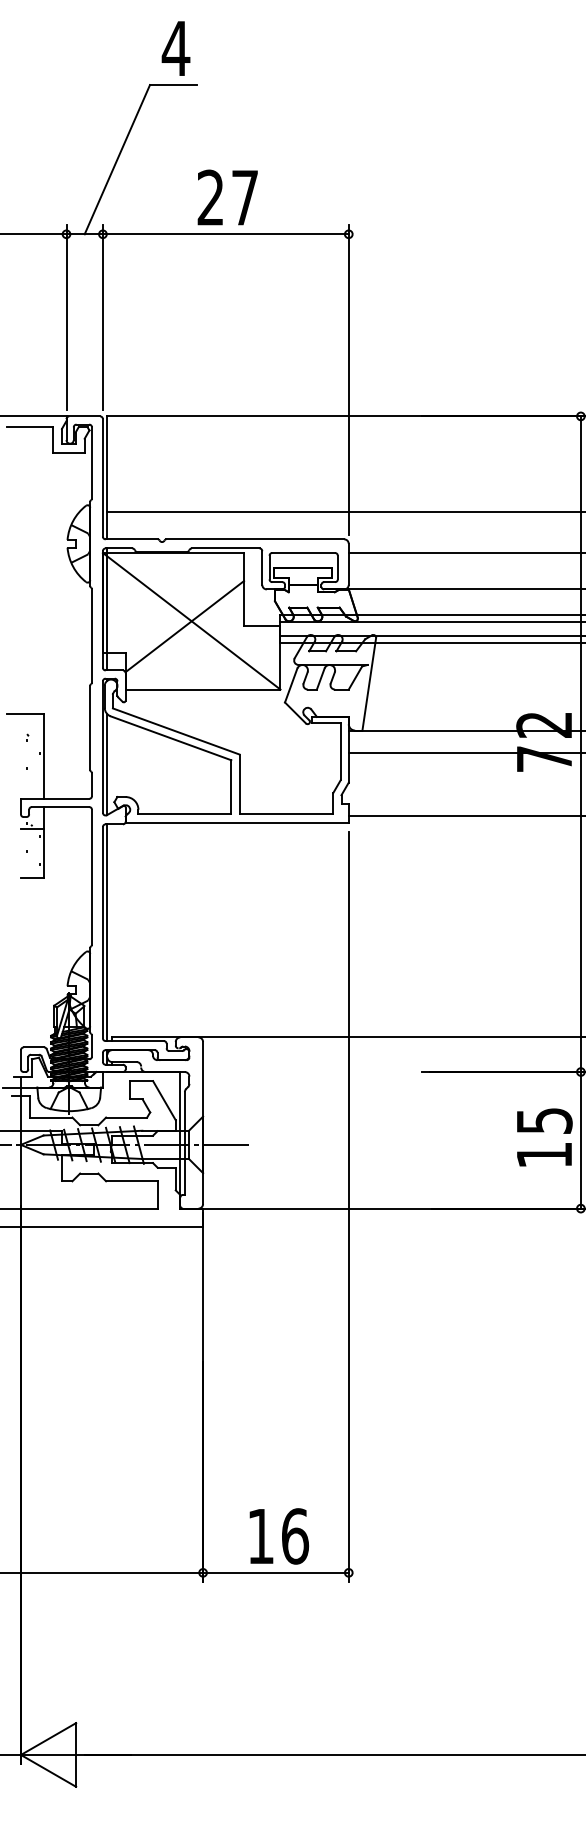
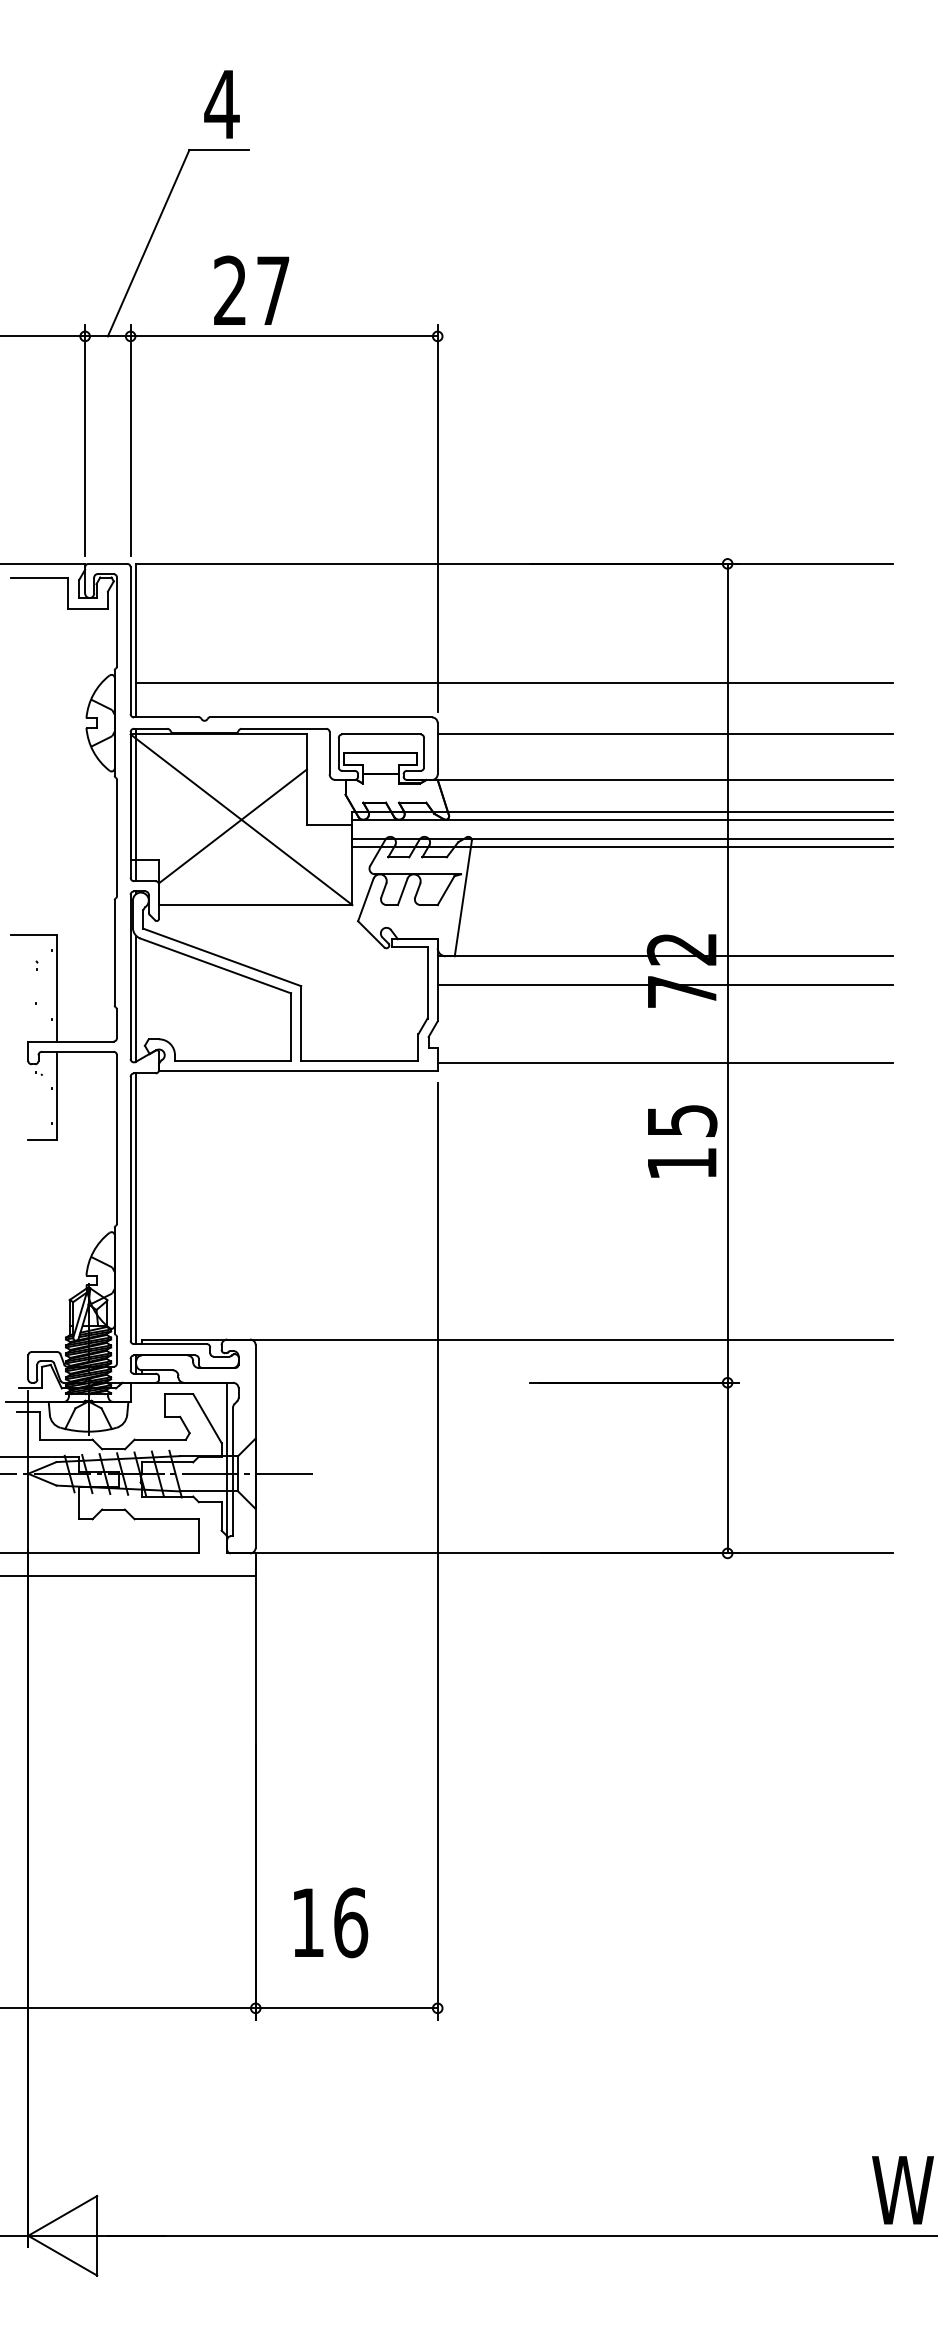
text: (227, 196) -> (251, 289), moved
line: (32, 829) -> (42, 1079), removed
text: (544, 1137) -> (682, 1141), moved
text: (279, 1536) -> (331, 1922), moved

